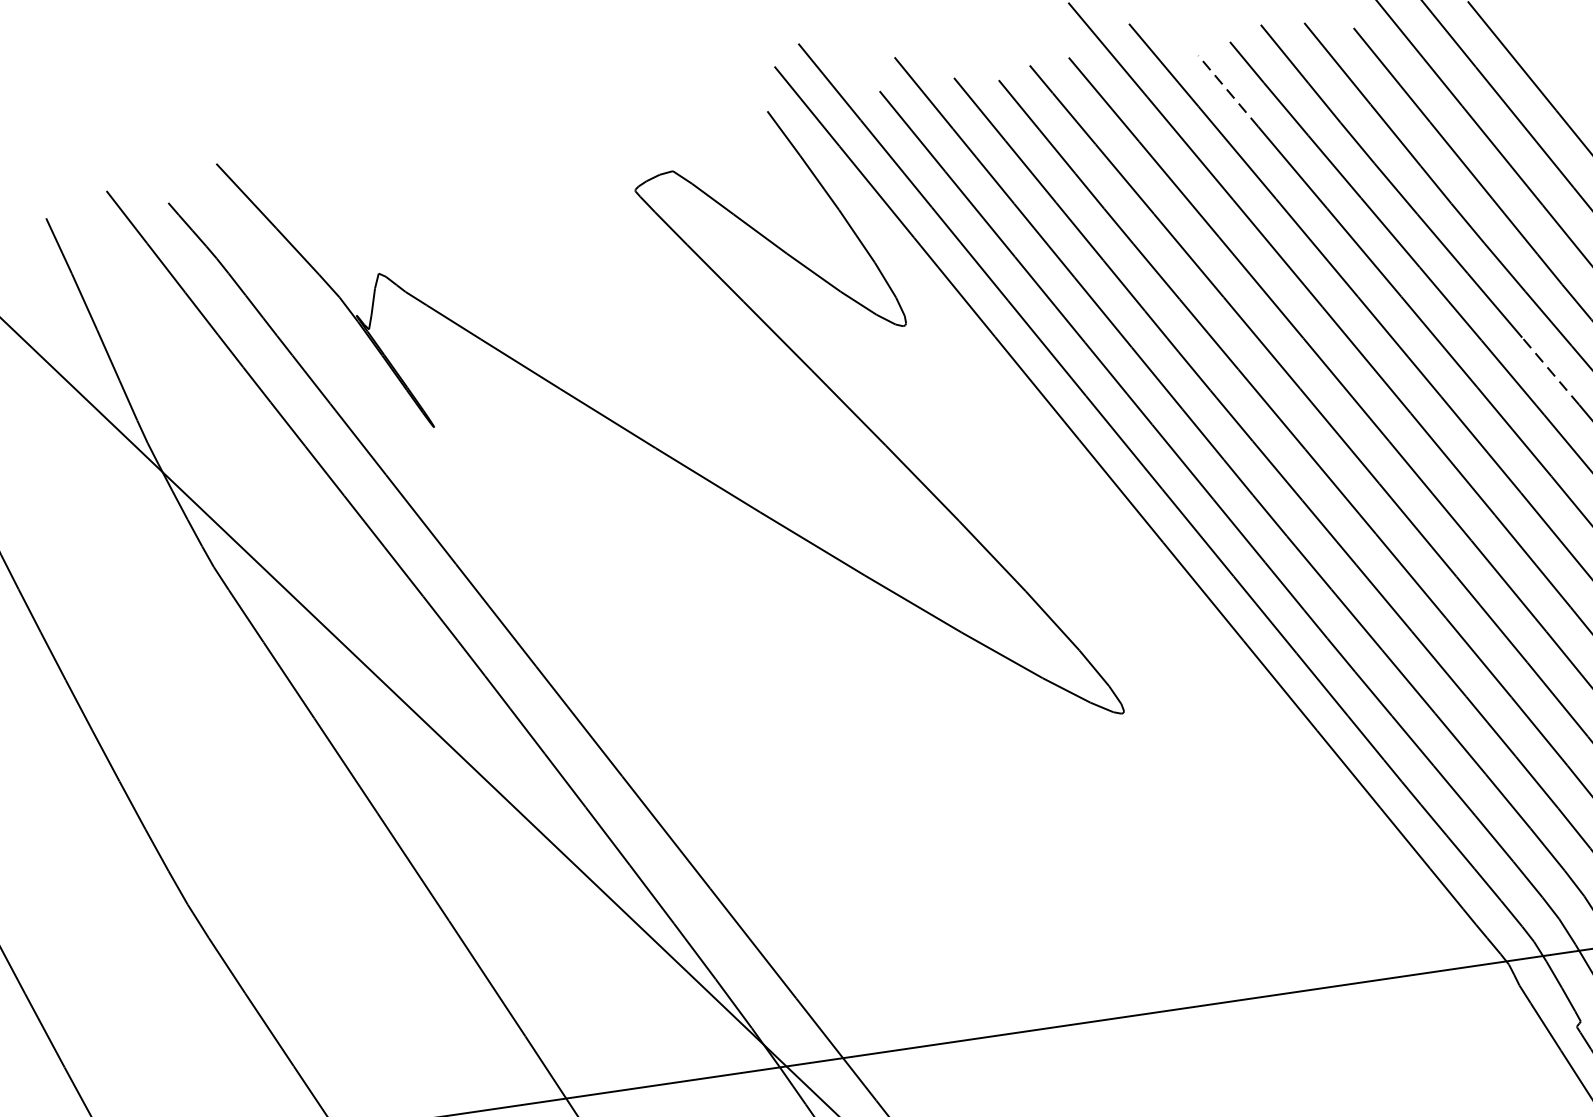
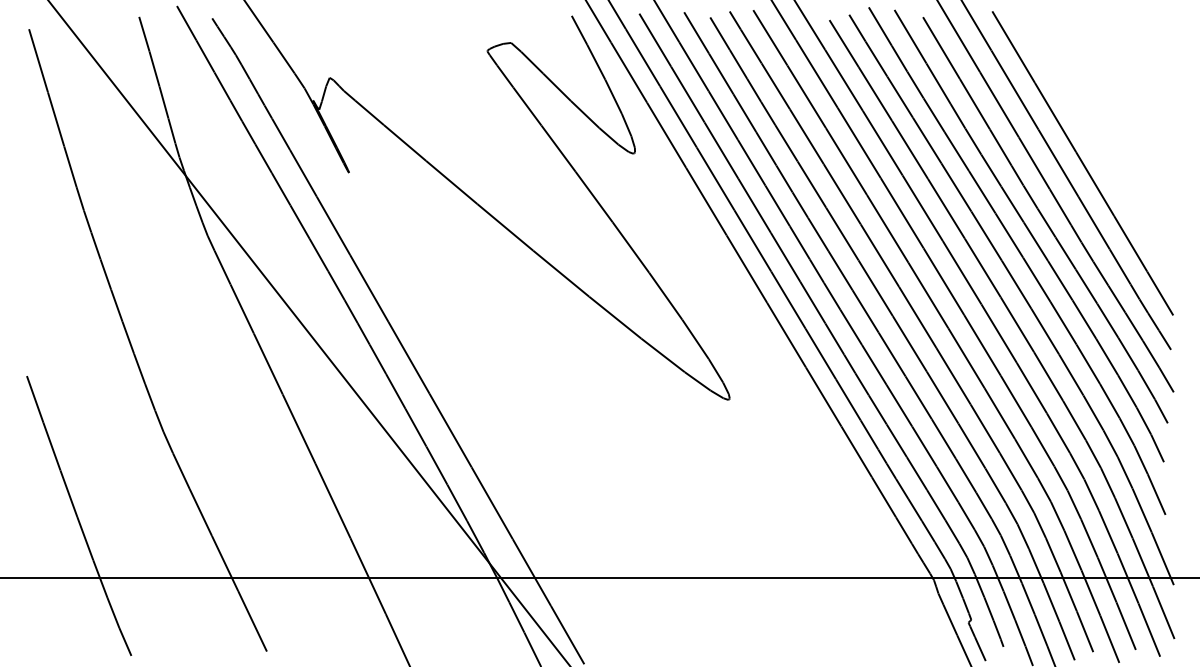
line: (1229, 91) -> (844, 43), dashed -> solid
line: (1550, 371) -> (1009, 235), dashed -> solid

